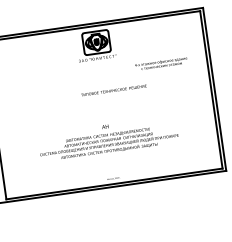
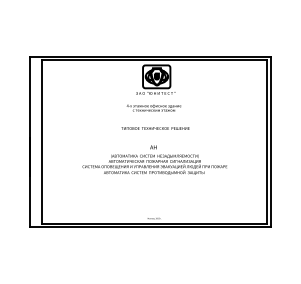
text: (160, 63) -> (153, 107), moved
text: (113, 90) -> (155, 128), moved
text: (107, 138) -> (154, 159), moved

